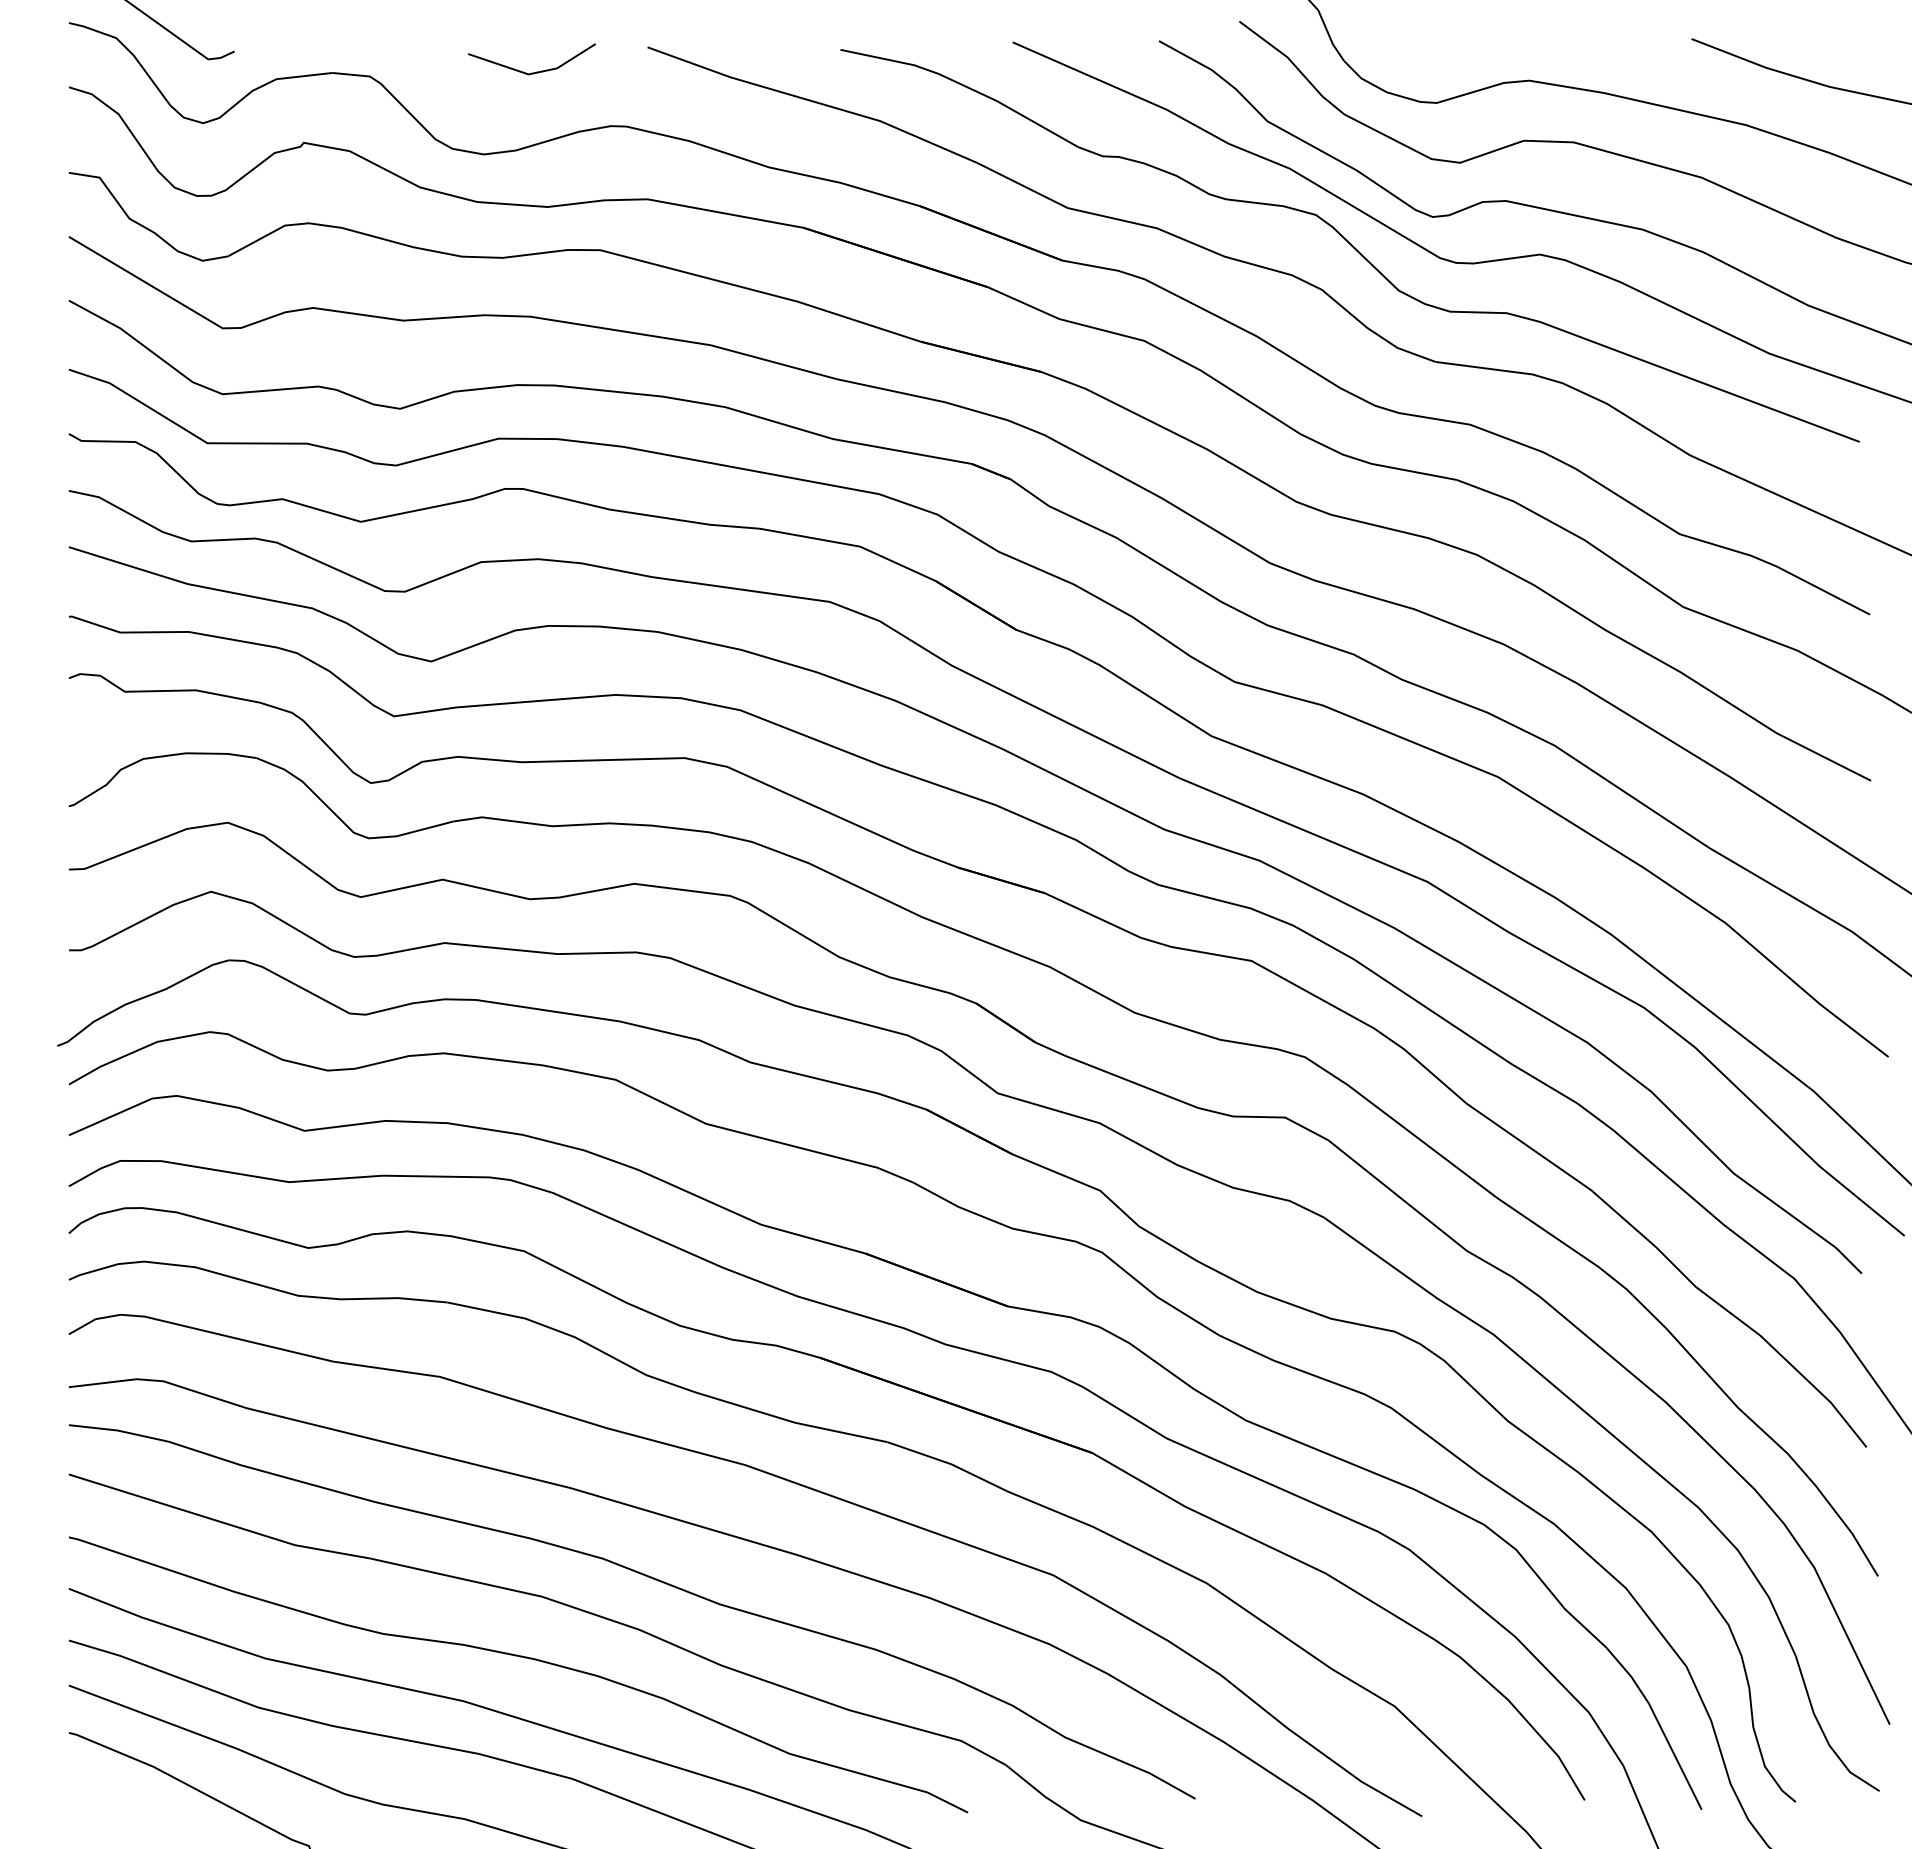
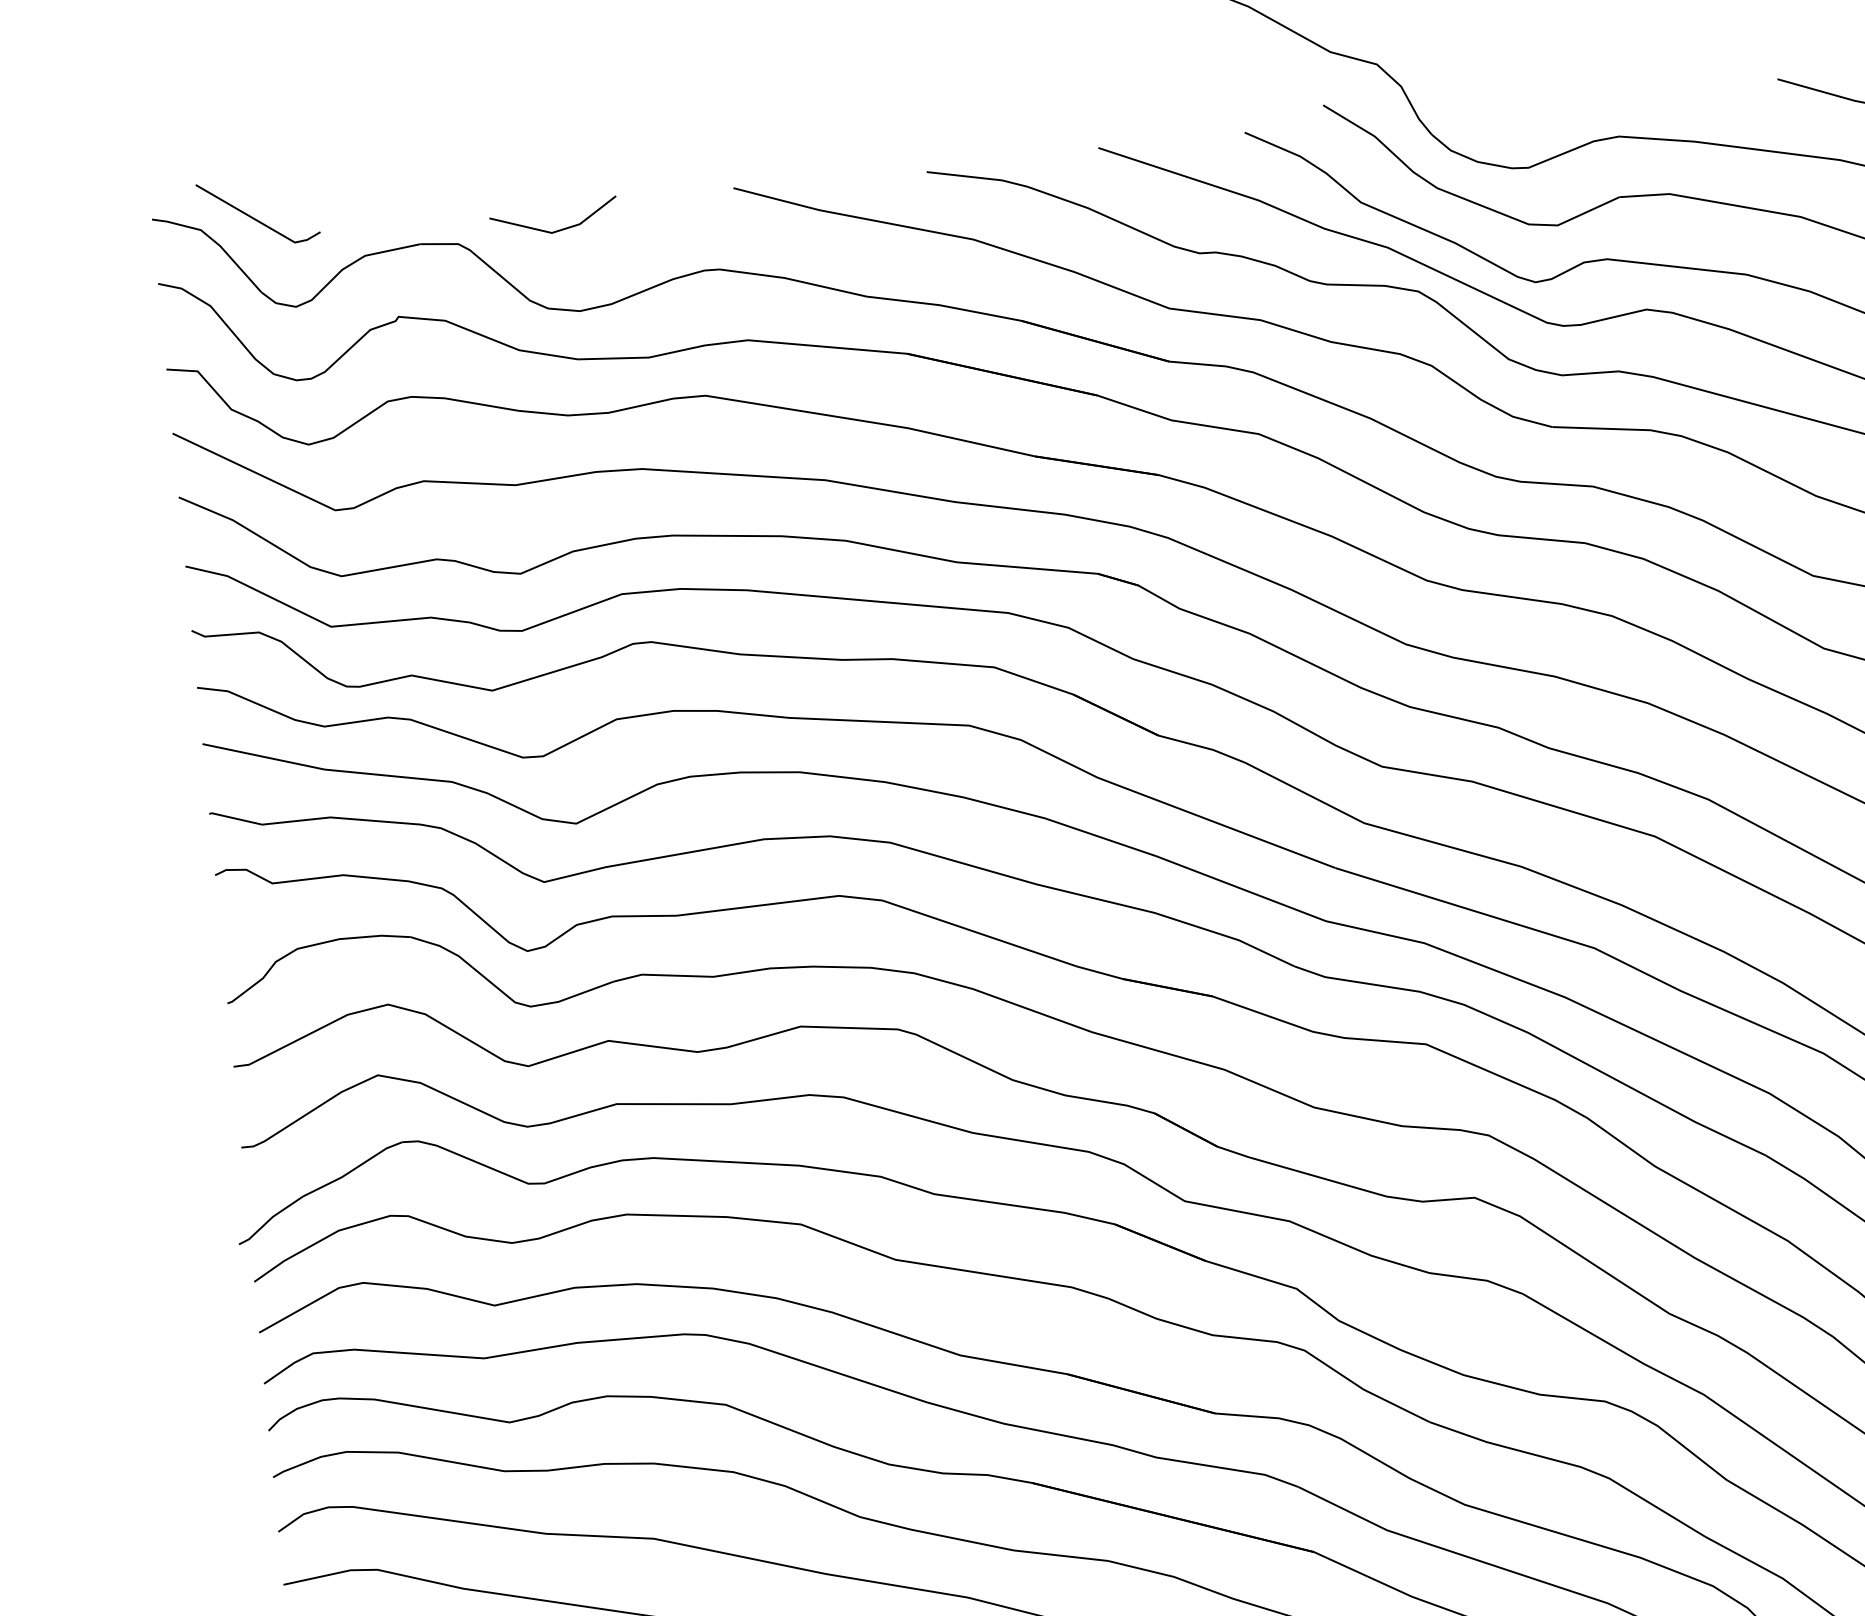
line: (536, 71) -> (559, 229), moved

